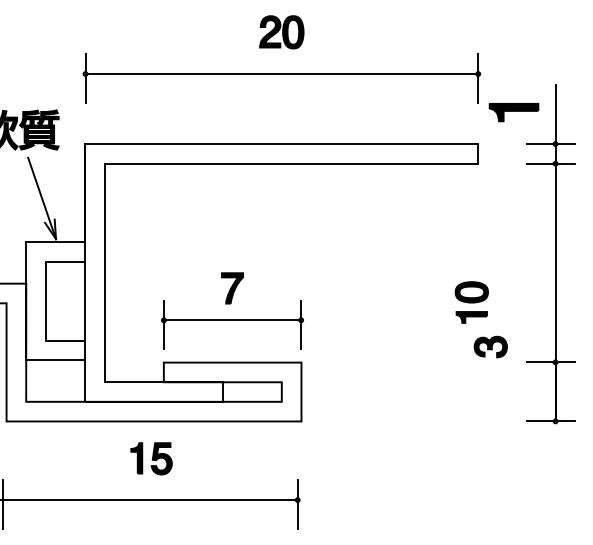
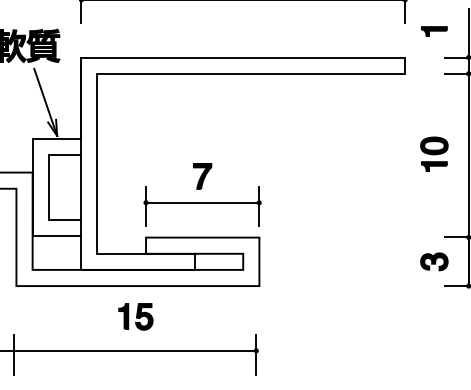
part: (513, 112) -> (434, 31), size x0.62
part: (471, 302) -> (434, 154), moved
part: (490, 346) -> (434, 261), moved

